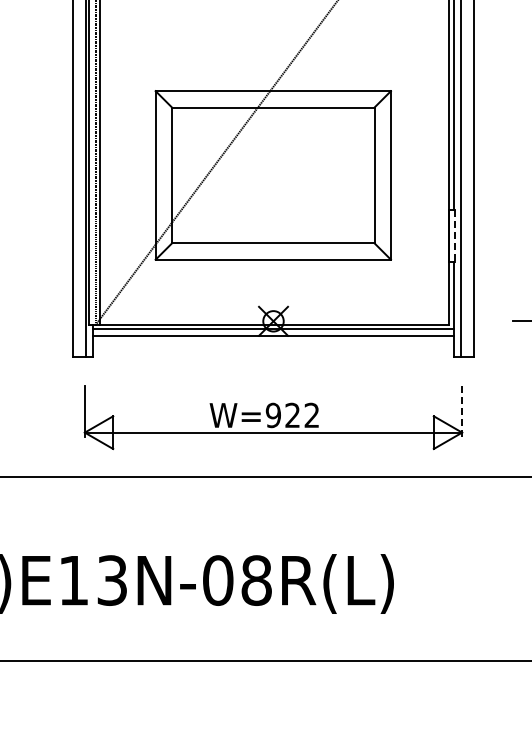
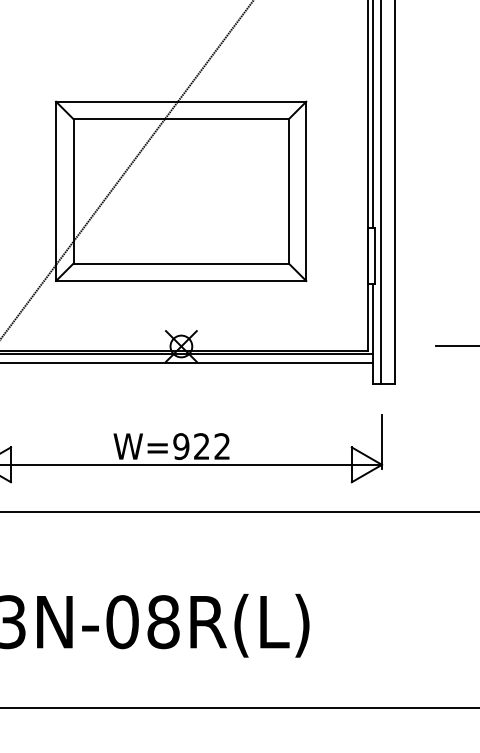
line: (455, 236) -> (374, 256), dashed -> solid
line: (462, 411) -> (382, 442), dashed -> solid

